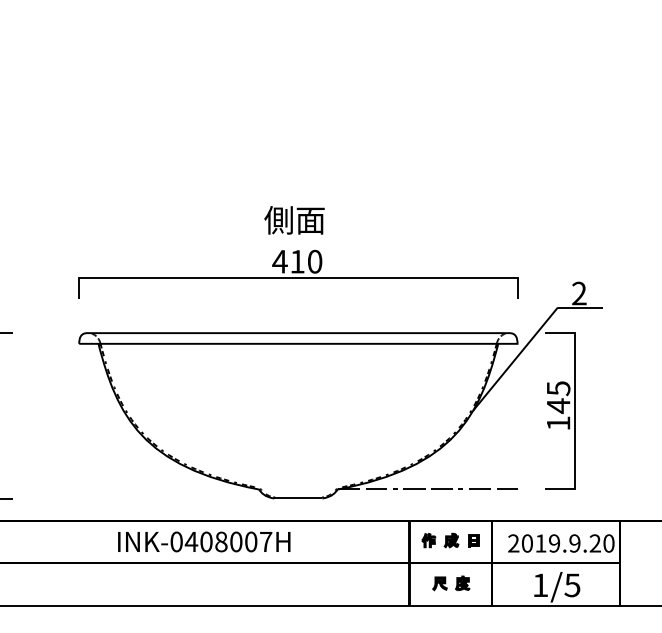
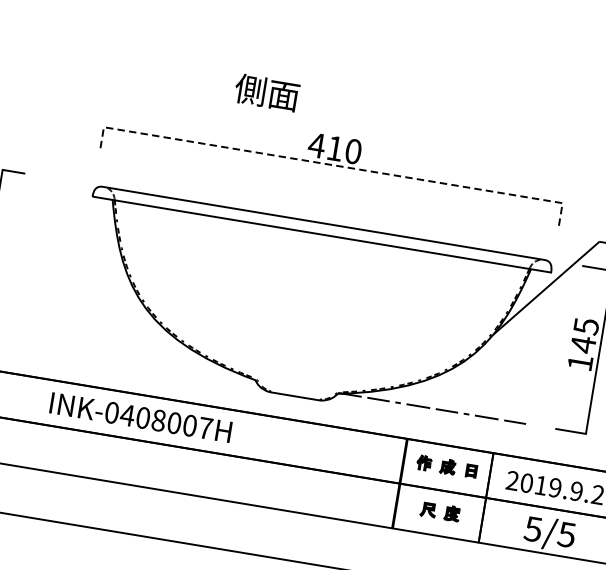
text: (294, 220) -> (266, 92), moved
line: (297, 277) -> (332, 165), solid -> dashed
text: (204, 541) -> (141, 417), moved
text: (540, 585) -> (533, 529), 1/5 -> 5/5

